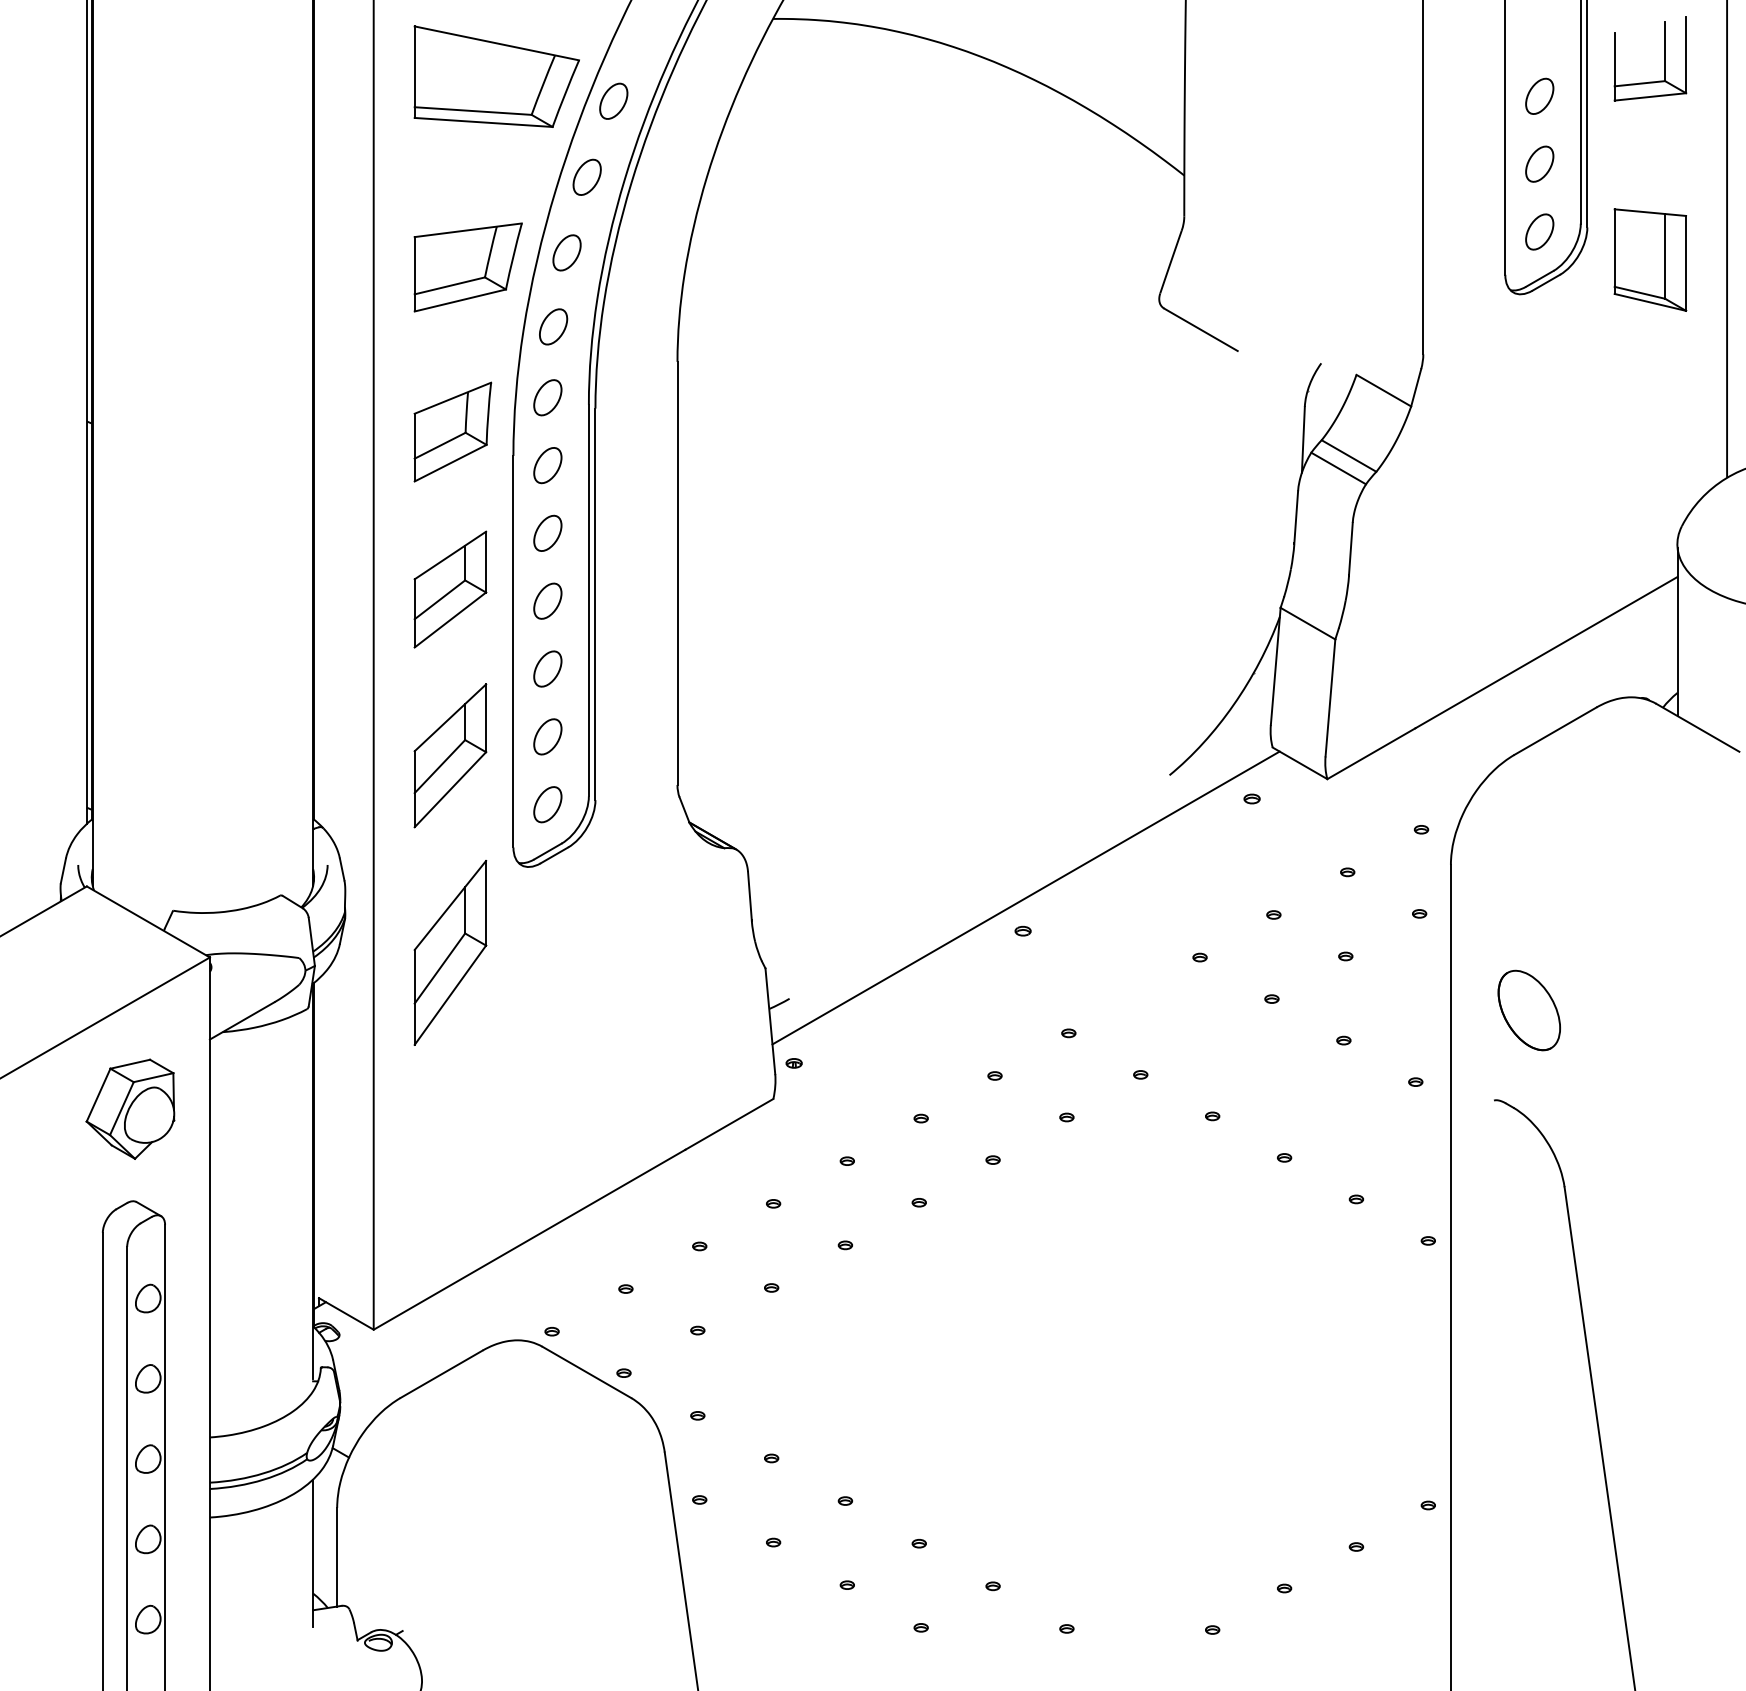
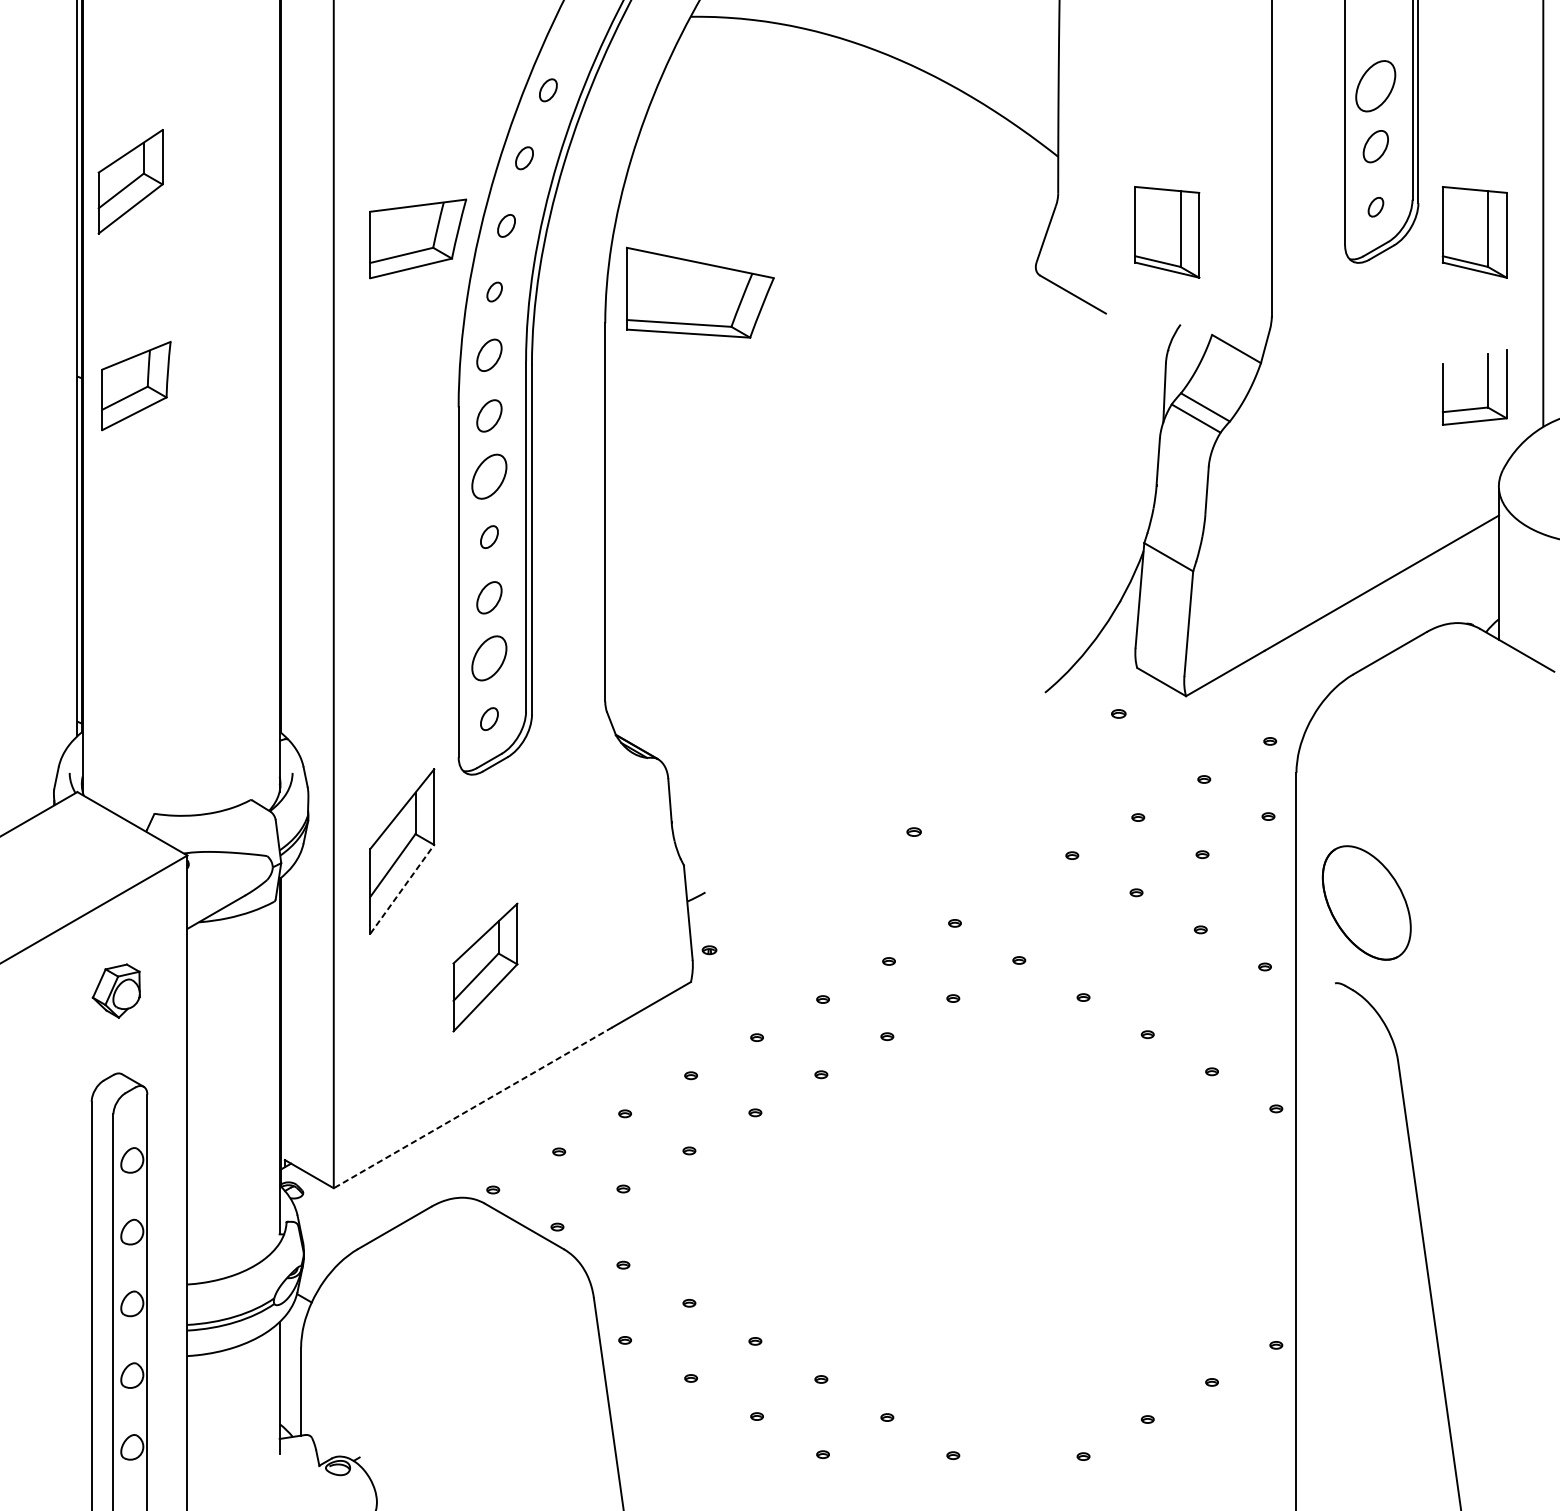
part: (1664, 58) -> (1487, 387), moved
part: (496, 76) -> (700, 292), moved
part: (1539, 95) -> (1375, 85), size x1.6
part: (613, 100) -> (548, 89), size x0.7
part: (586, 176) -> (523, 157), size x0.7
part: (1539, 231) -> (1375, 206), size x0.6
part: (566, 252) -> (506, 225), size x0.7
part: (1306, 259) -> (1167, 231), added
part: (553, 326) -> (494, 291), size x0.6
part: (452, 431) -> (136, 385), moved
part: (547, 532) -> (489, 475), size x1.4
part: (450, 589) -> (130, 181), moved
part: (547, 600) -> (489, 536), size x0.7
part: (547, 736) -> (489, 658), size x1.4
part: (450, 755) -> (485, 967), moved
part: (547, 804) -> (489, 718), size x0.7
line: (1025, 897) -> (916, 801), removed
line: (450, 994) -> (402, 888), solid -> dashed
part: (1528, 1010) -> (1365, 902), size x1.6
part: (130, 1108) -> (116, 990), size x0.6
line: (529, 1239) -> (473, 1107), solid -> dashed

